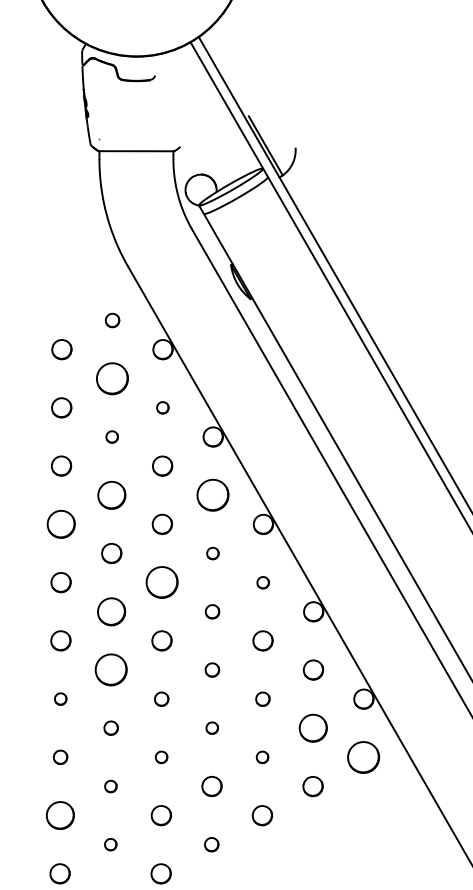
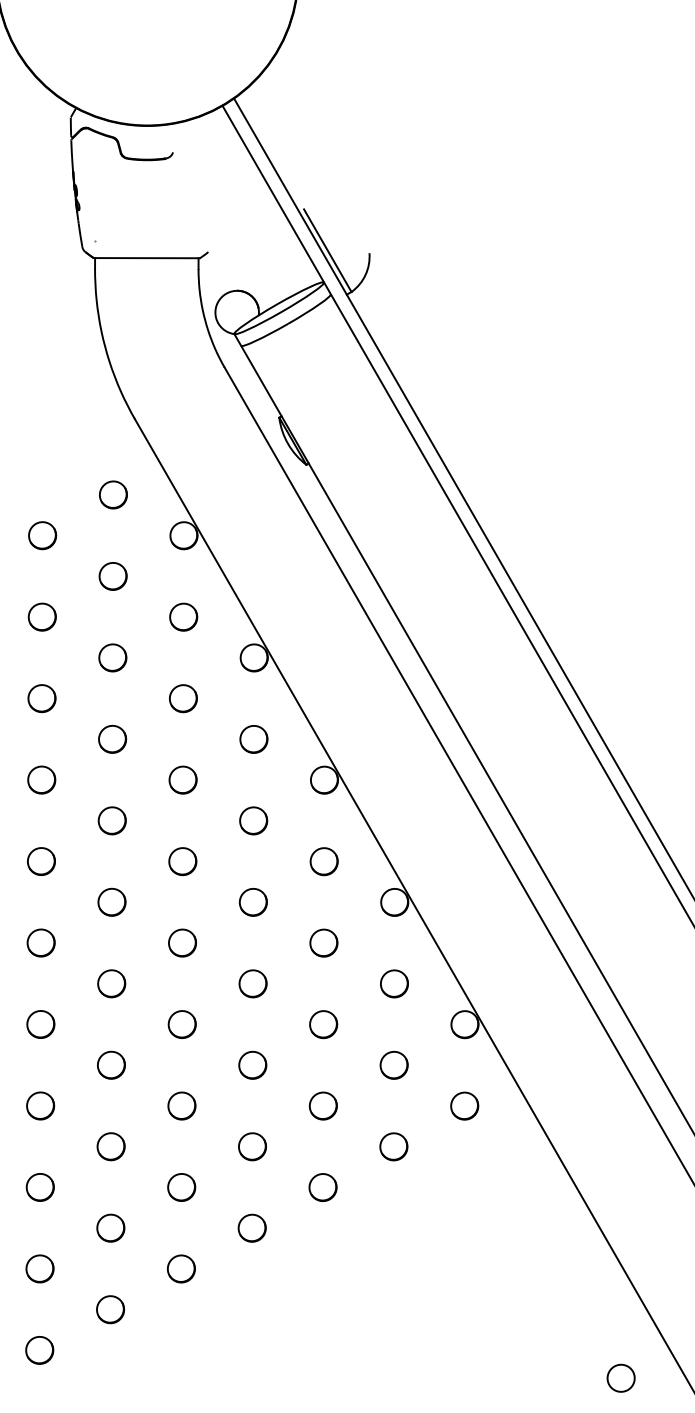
part: (112, 320) -> (113, 494), size x1.43
part: (111, 378) -> (112, 576), size x0.62
part: (162, 407) -> (183, 616), size x1.67
part: (111, 436) -> (112, 657), size x1.67
part: (111, 494) -> (112, 738), size x0.71
part: (212, 495) -> (253, 739), size x0.62
part: (61, 523) -> (41, 779), size x0.71
part: (212, 553) -> (253, 820), size x1.67
part: (161, 582) -> (182, 861), size x0.62
part: (262, 582) -> (323, 861), size x1.67
part: (111, 611) -> (111, 901), size x0.71
part: (212, 611) -> (252, 902), size x1.43
part: (111, 669) -> (111, 983), size x0.62
part: (212, 669) -> (252, 983), size x1.43
part: (60, 699) -> (40, 1024), size x1.67
part: (161, 699) -> (181, 1024), size x1.43
part: (262, 699) -> (323, 1024), size x1.43
part: (111, 727) -> (111, 1064), size x1.43
part: (212, 727) -> (252, 1064), size x1.67
part: (312, 728) -> (393, 1065), size x0.71
part: (60, 757) -> (40, 1105), size x1.43
part: (161, 757) -> (181, 1105), size x1.67
part: (262, 757) -> (322, 1105), size x1.67
part: (363, 757) -> (464, 1105), size x0.62
part: (110, 786) -> (110, 1146), size x1.67
part: (59, 815) -> (39, 1187), size x0.71
part: (110, 844) -> (110, 1227), size x1.67
part: (211, 844) -> (251, 1227), size x1.43

